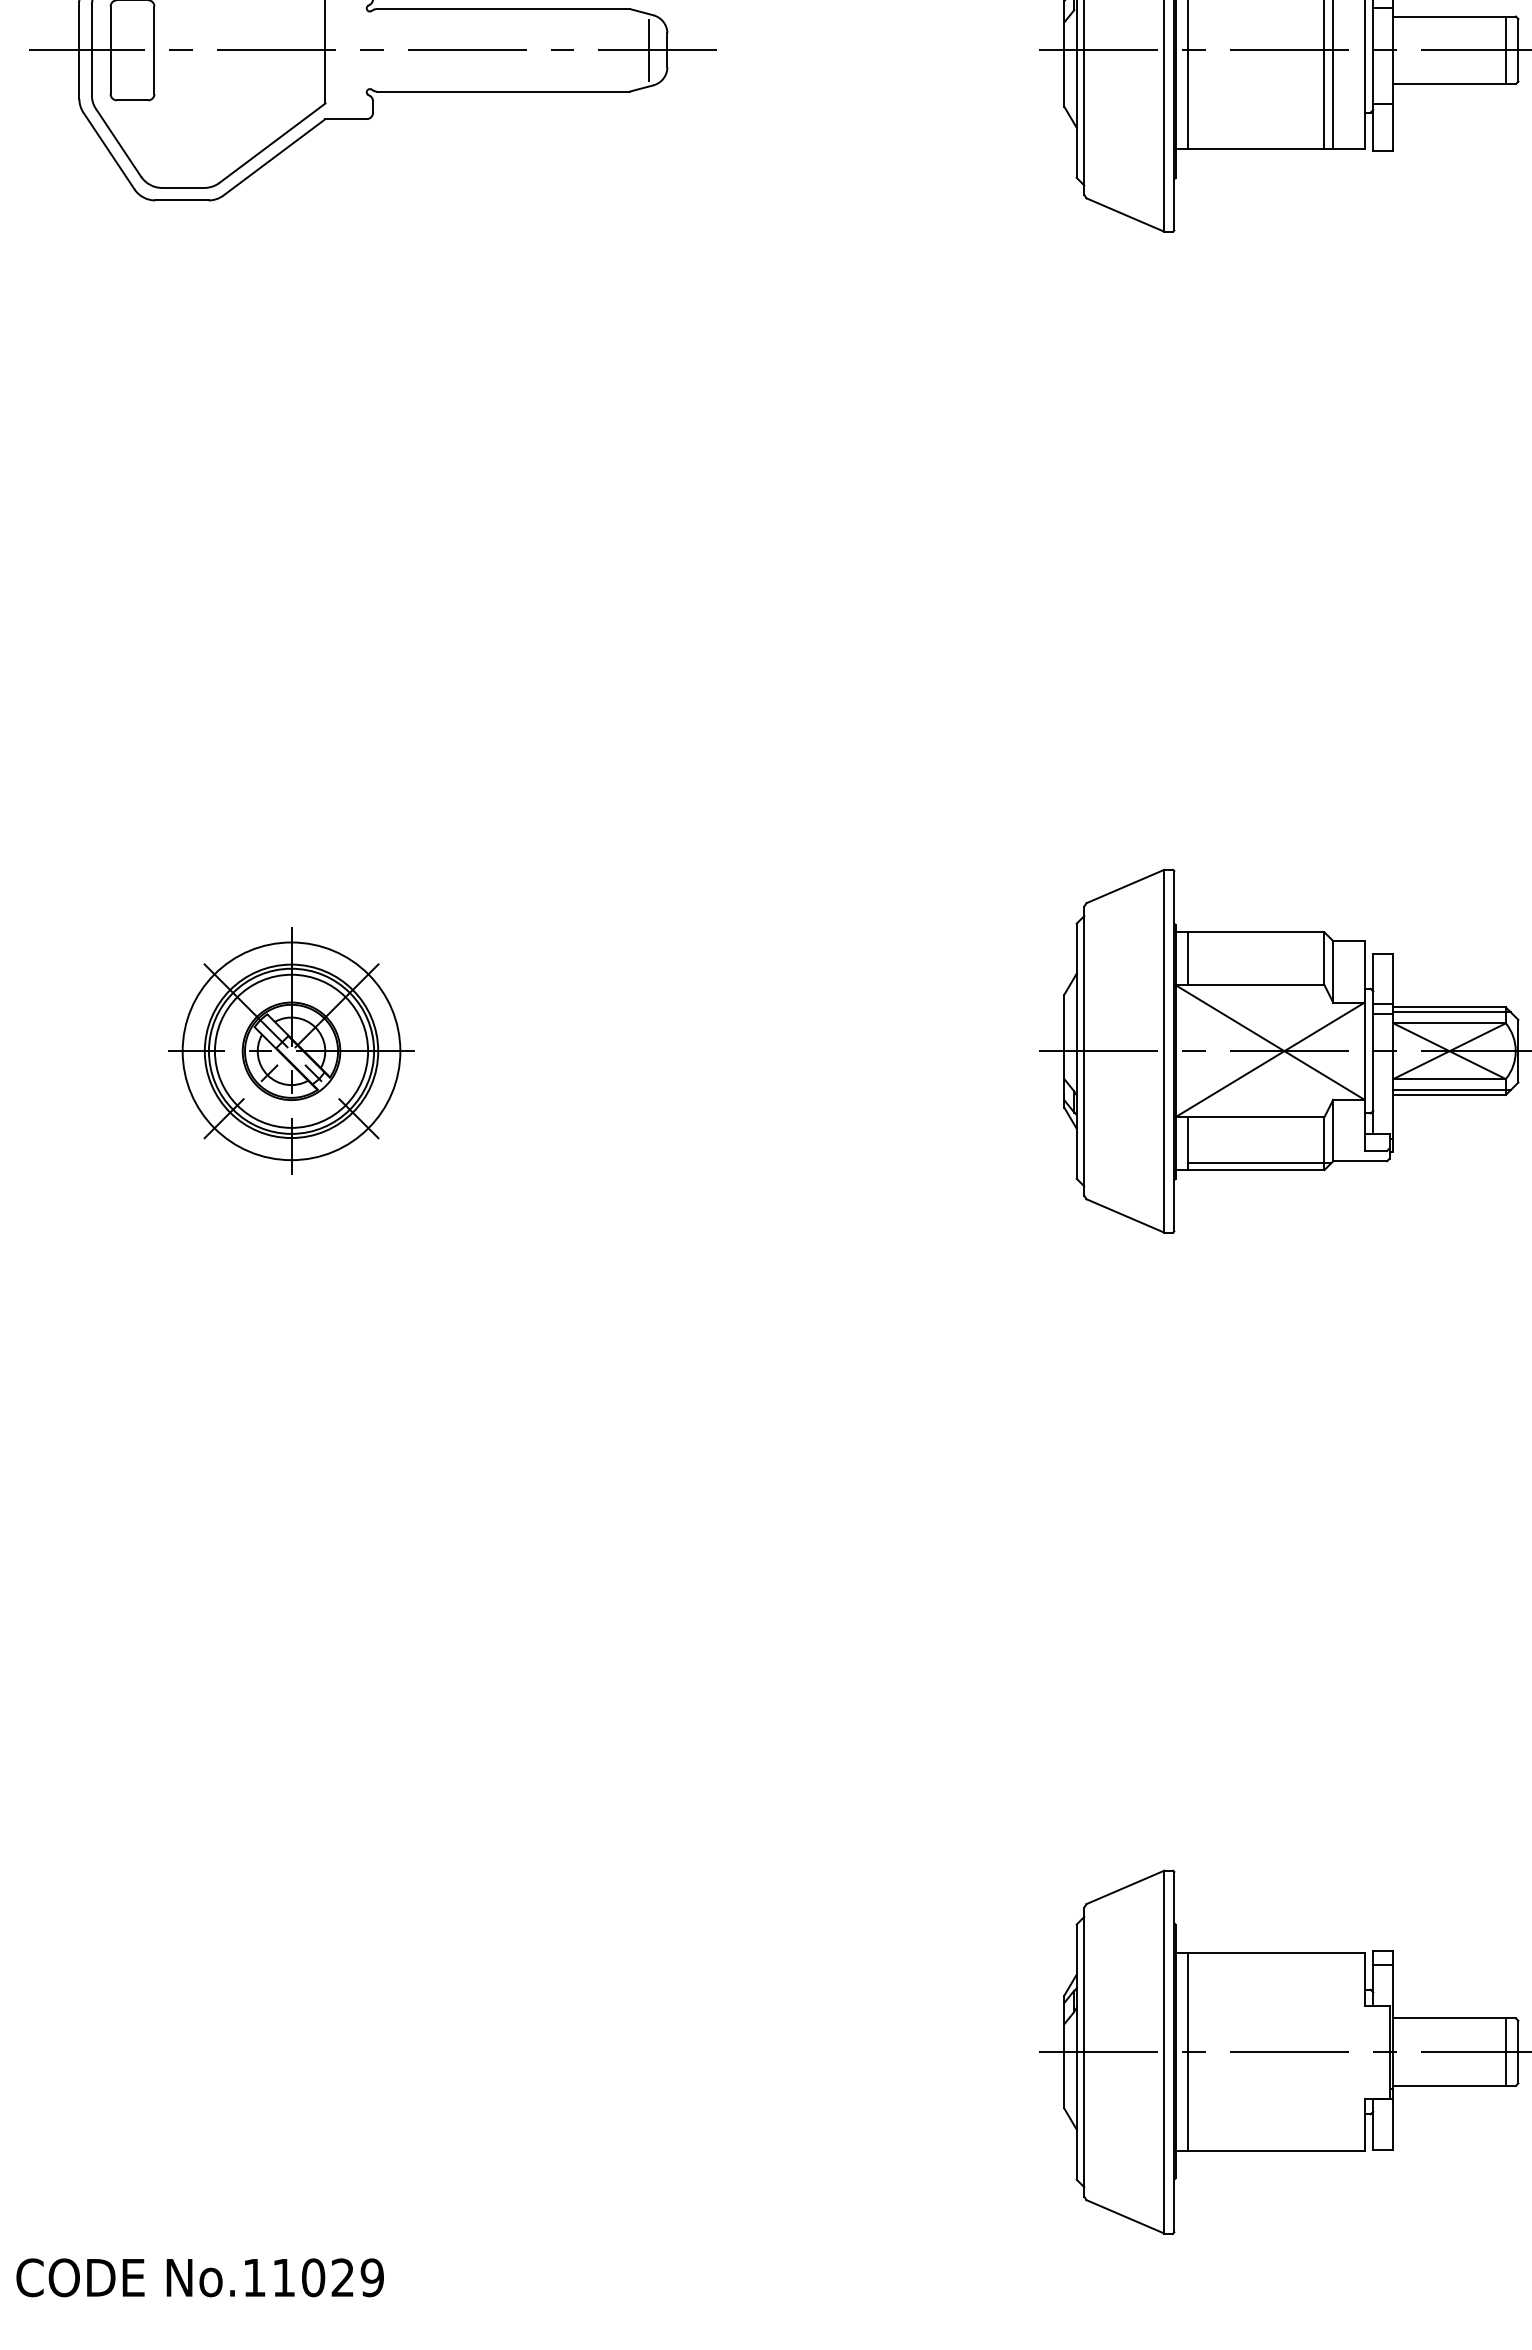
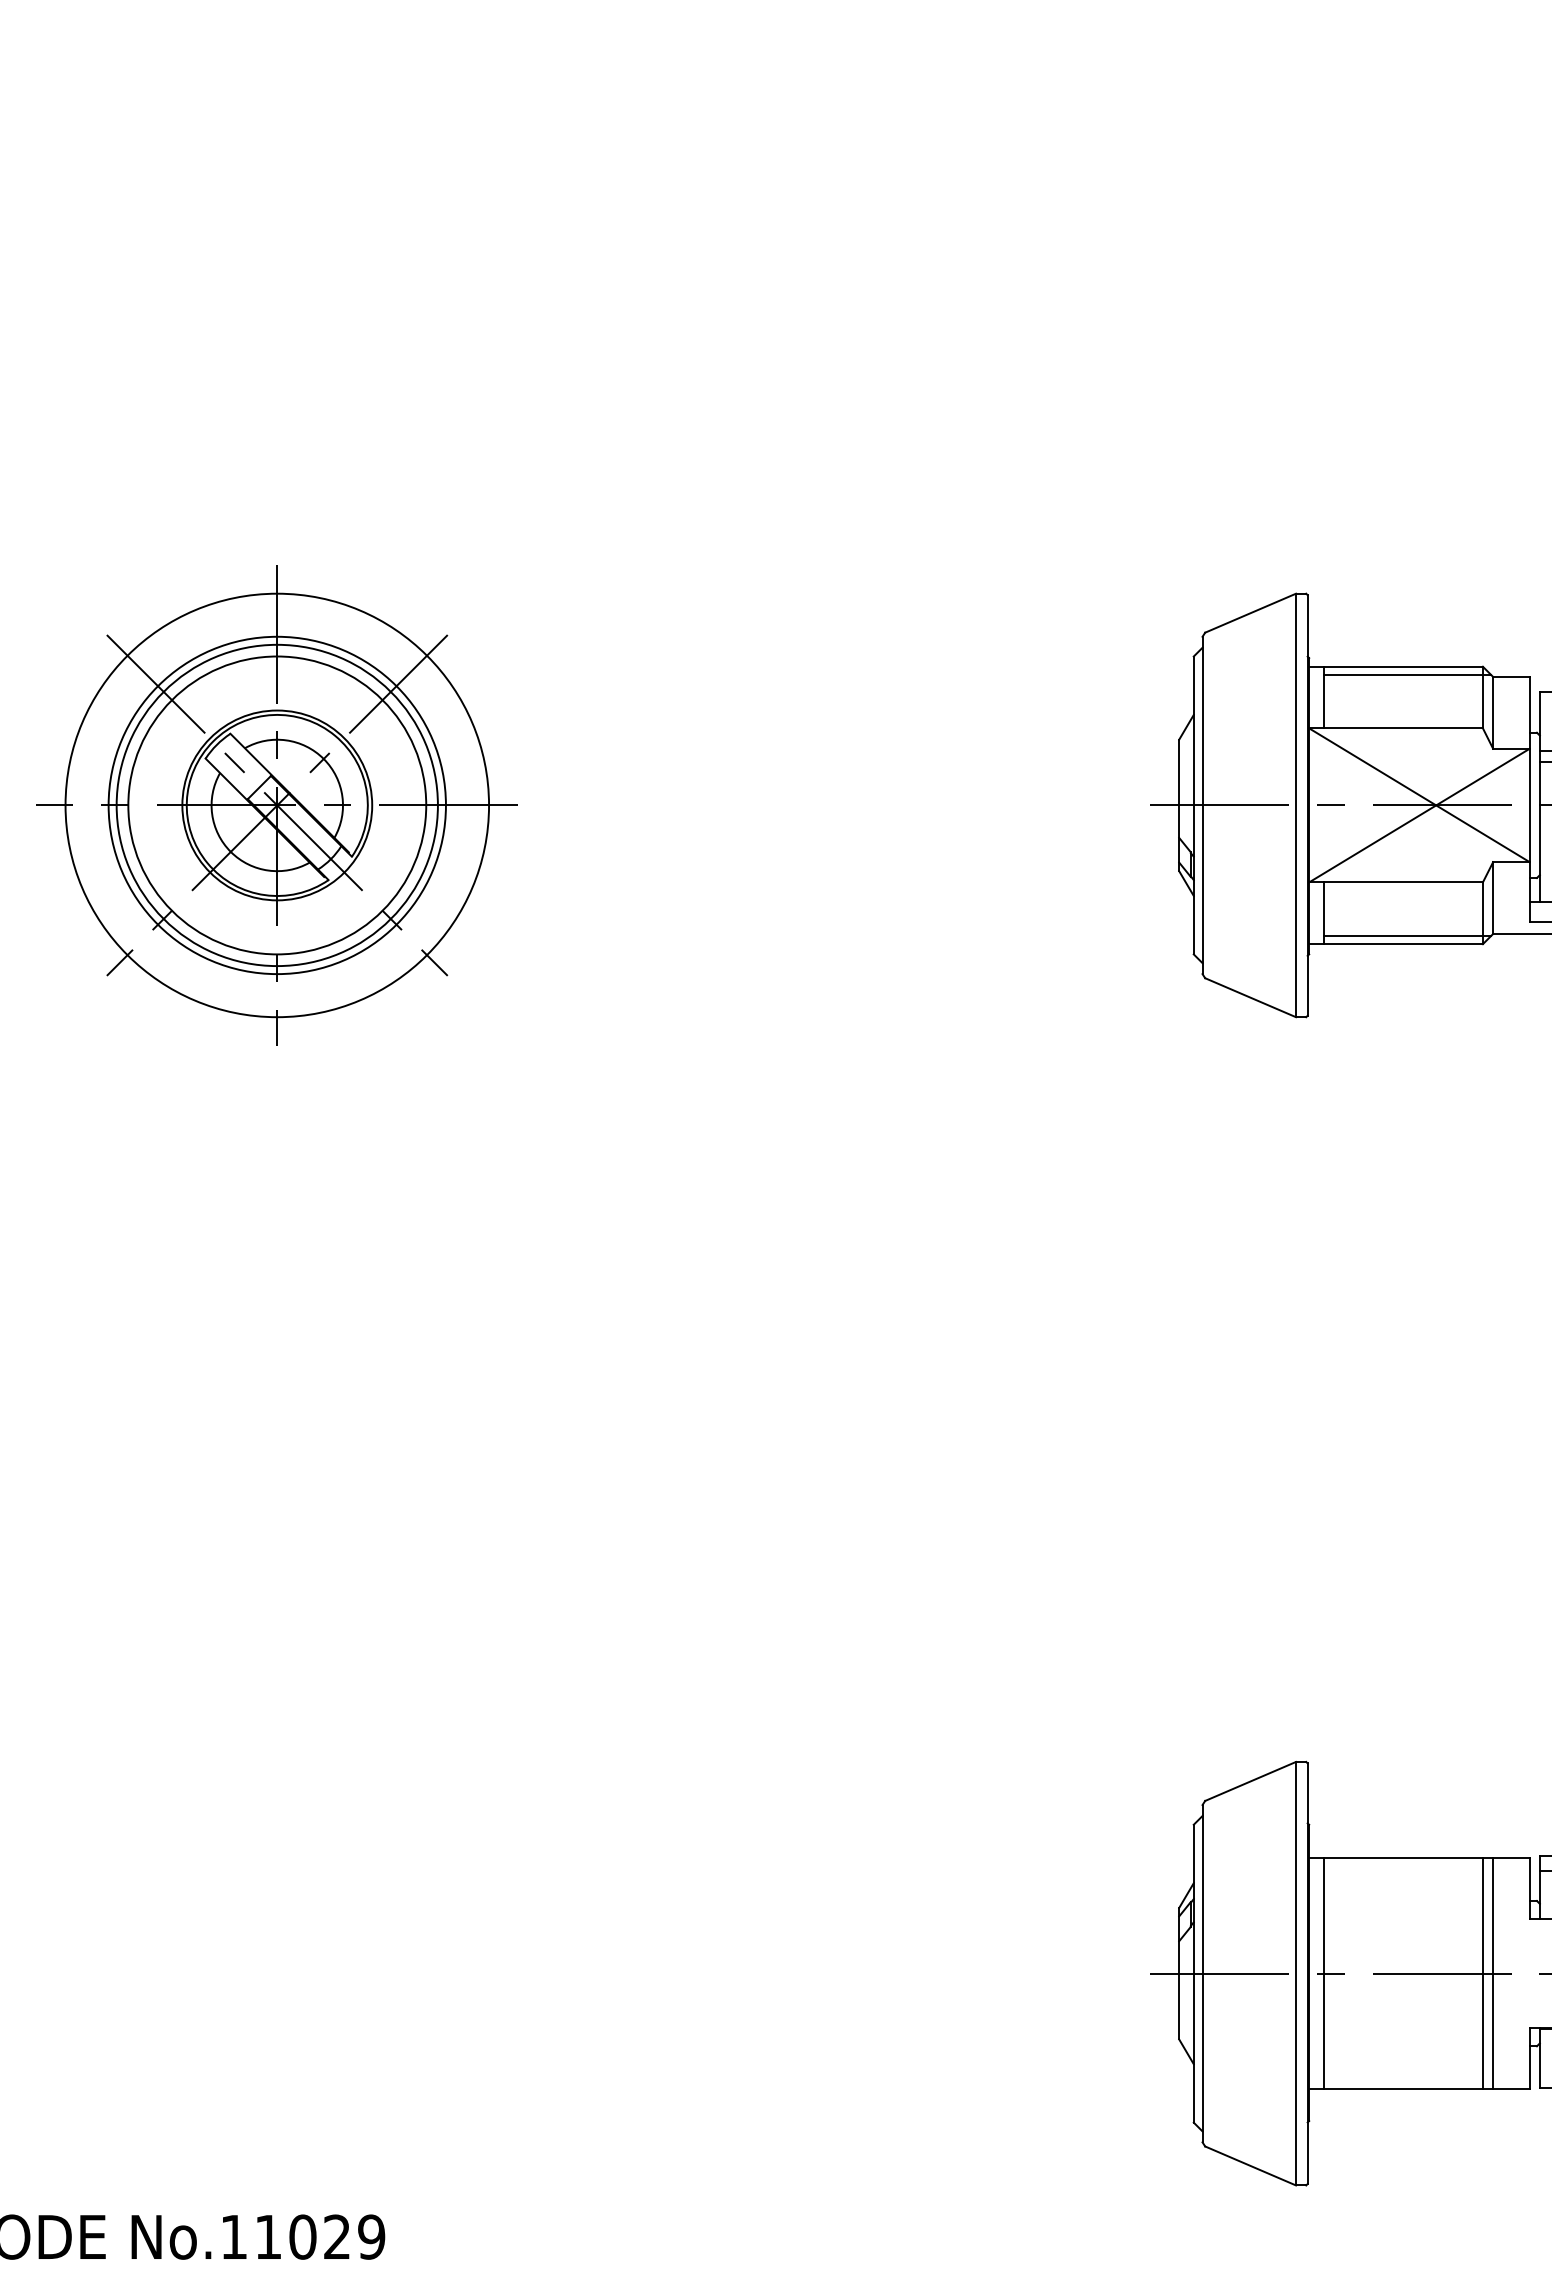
line: (1259, 939) -> (1407, 675), added
part: (291, 1051) -> (277, 805), size x1.67
line: (1324, 2051) -> (1482, 1972), added
line: (1333, 2051) -> (1493, 1972), added

